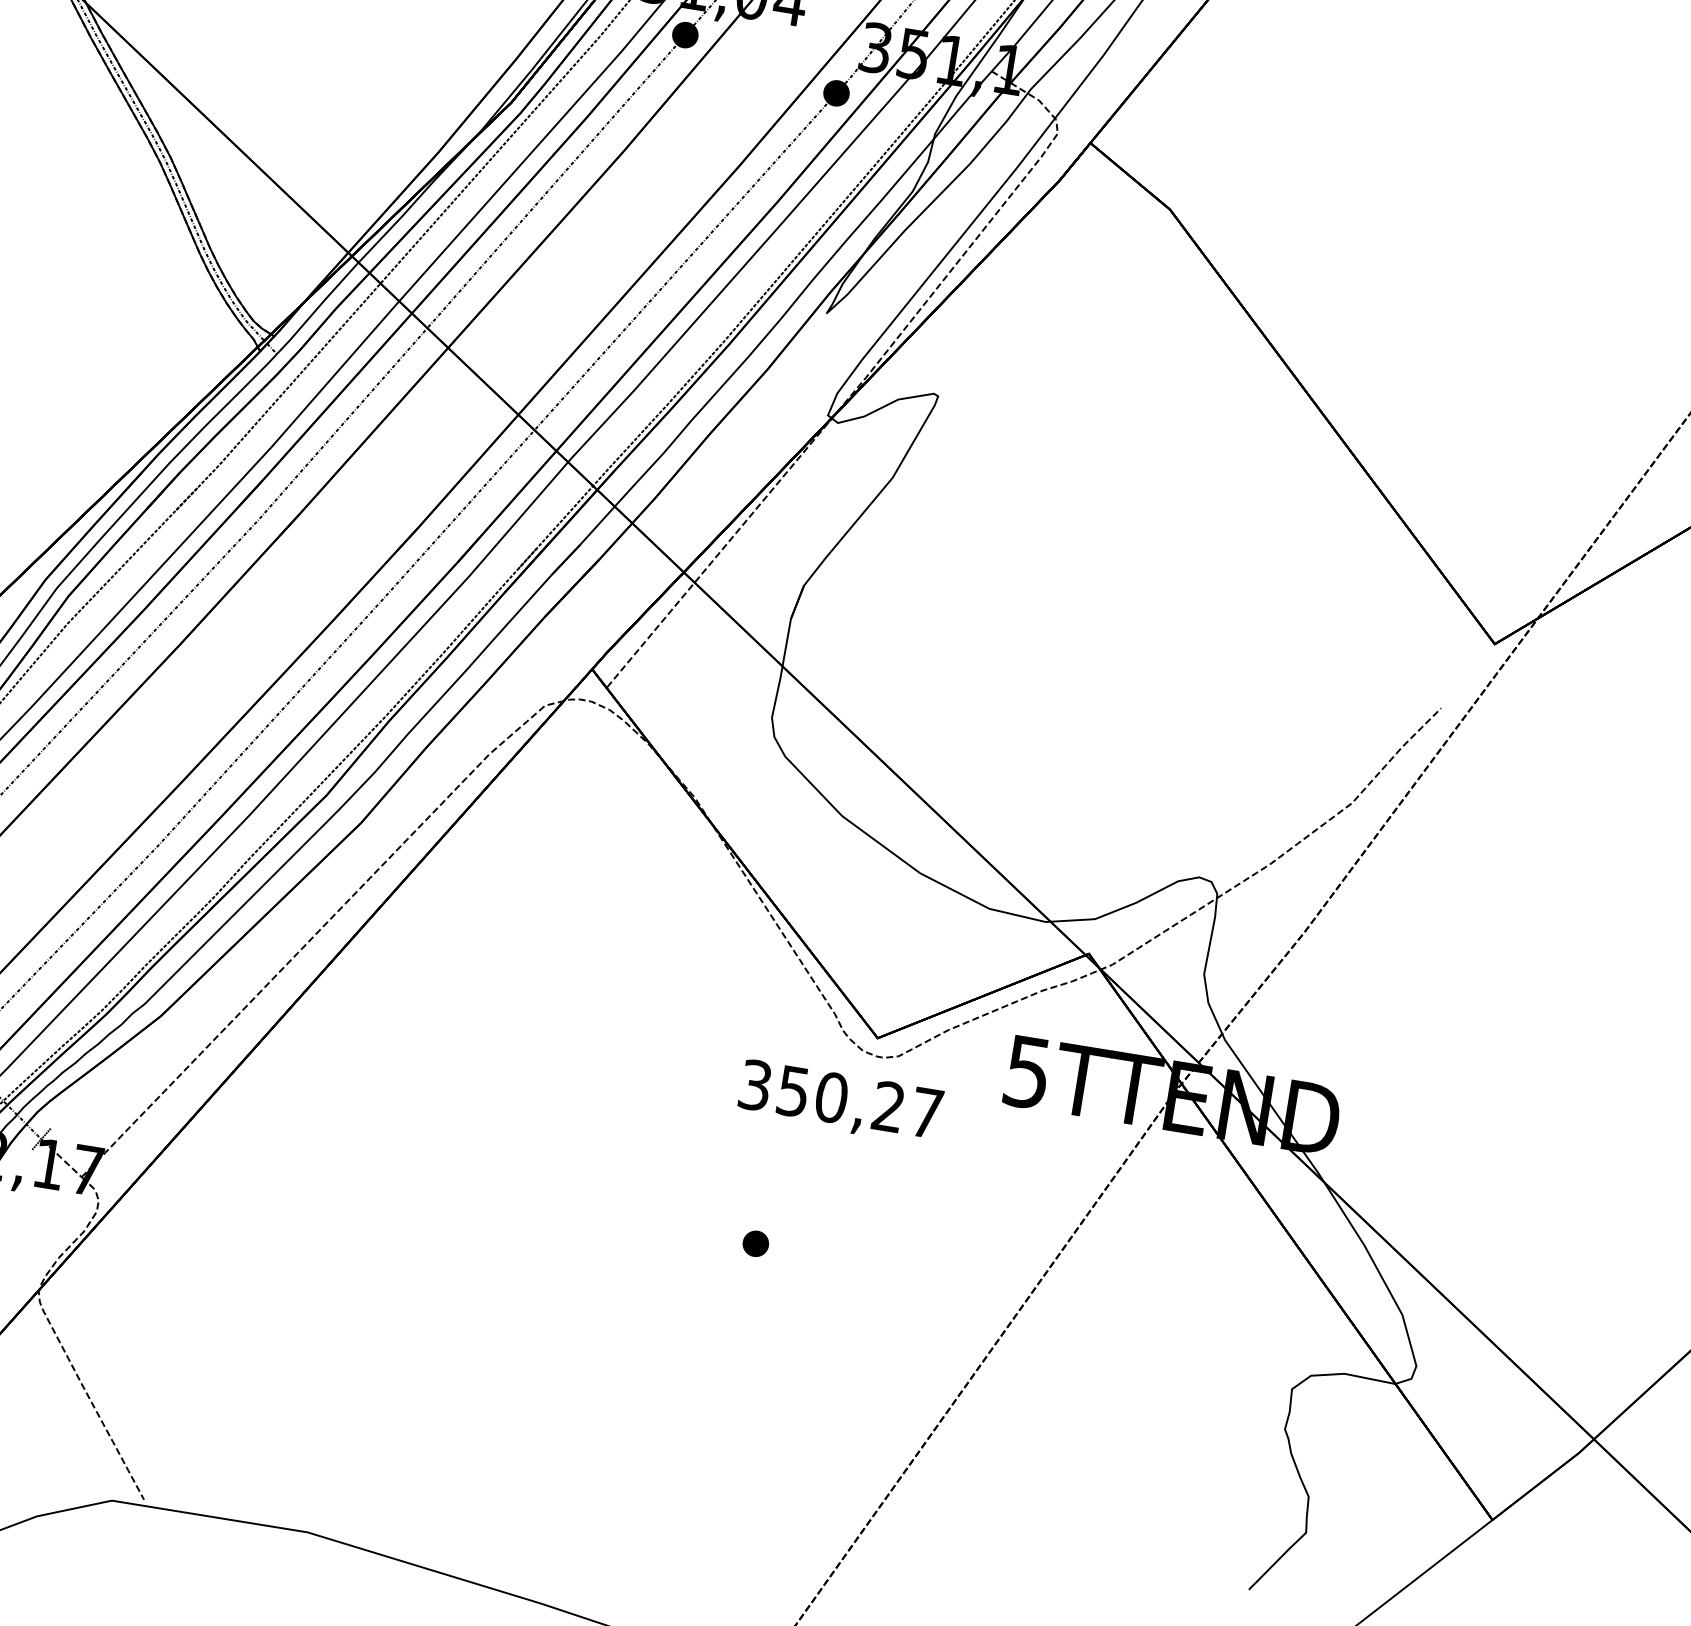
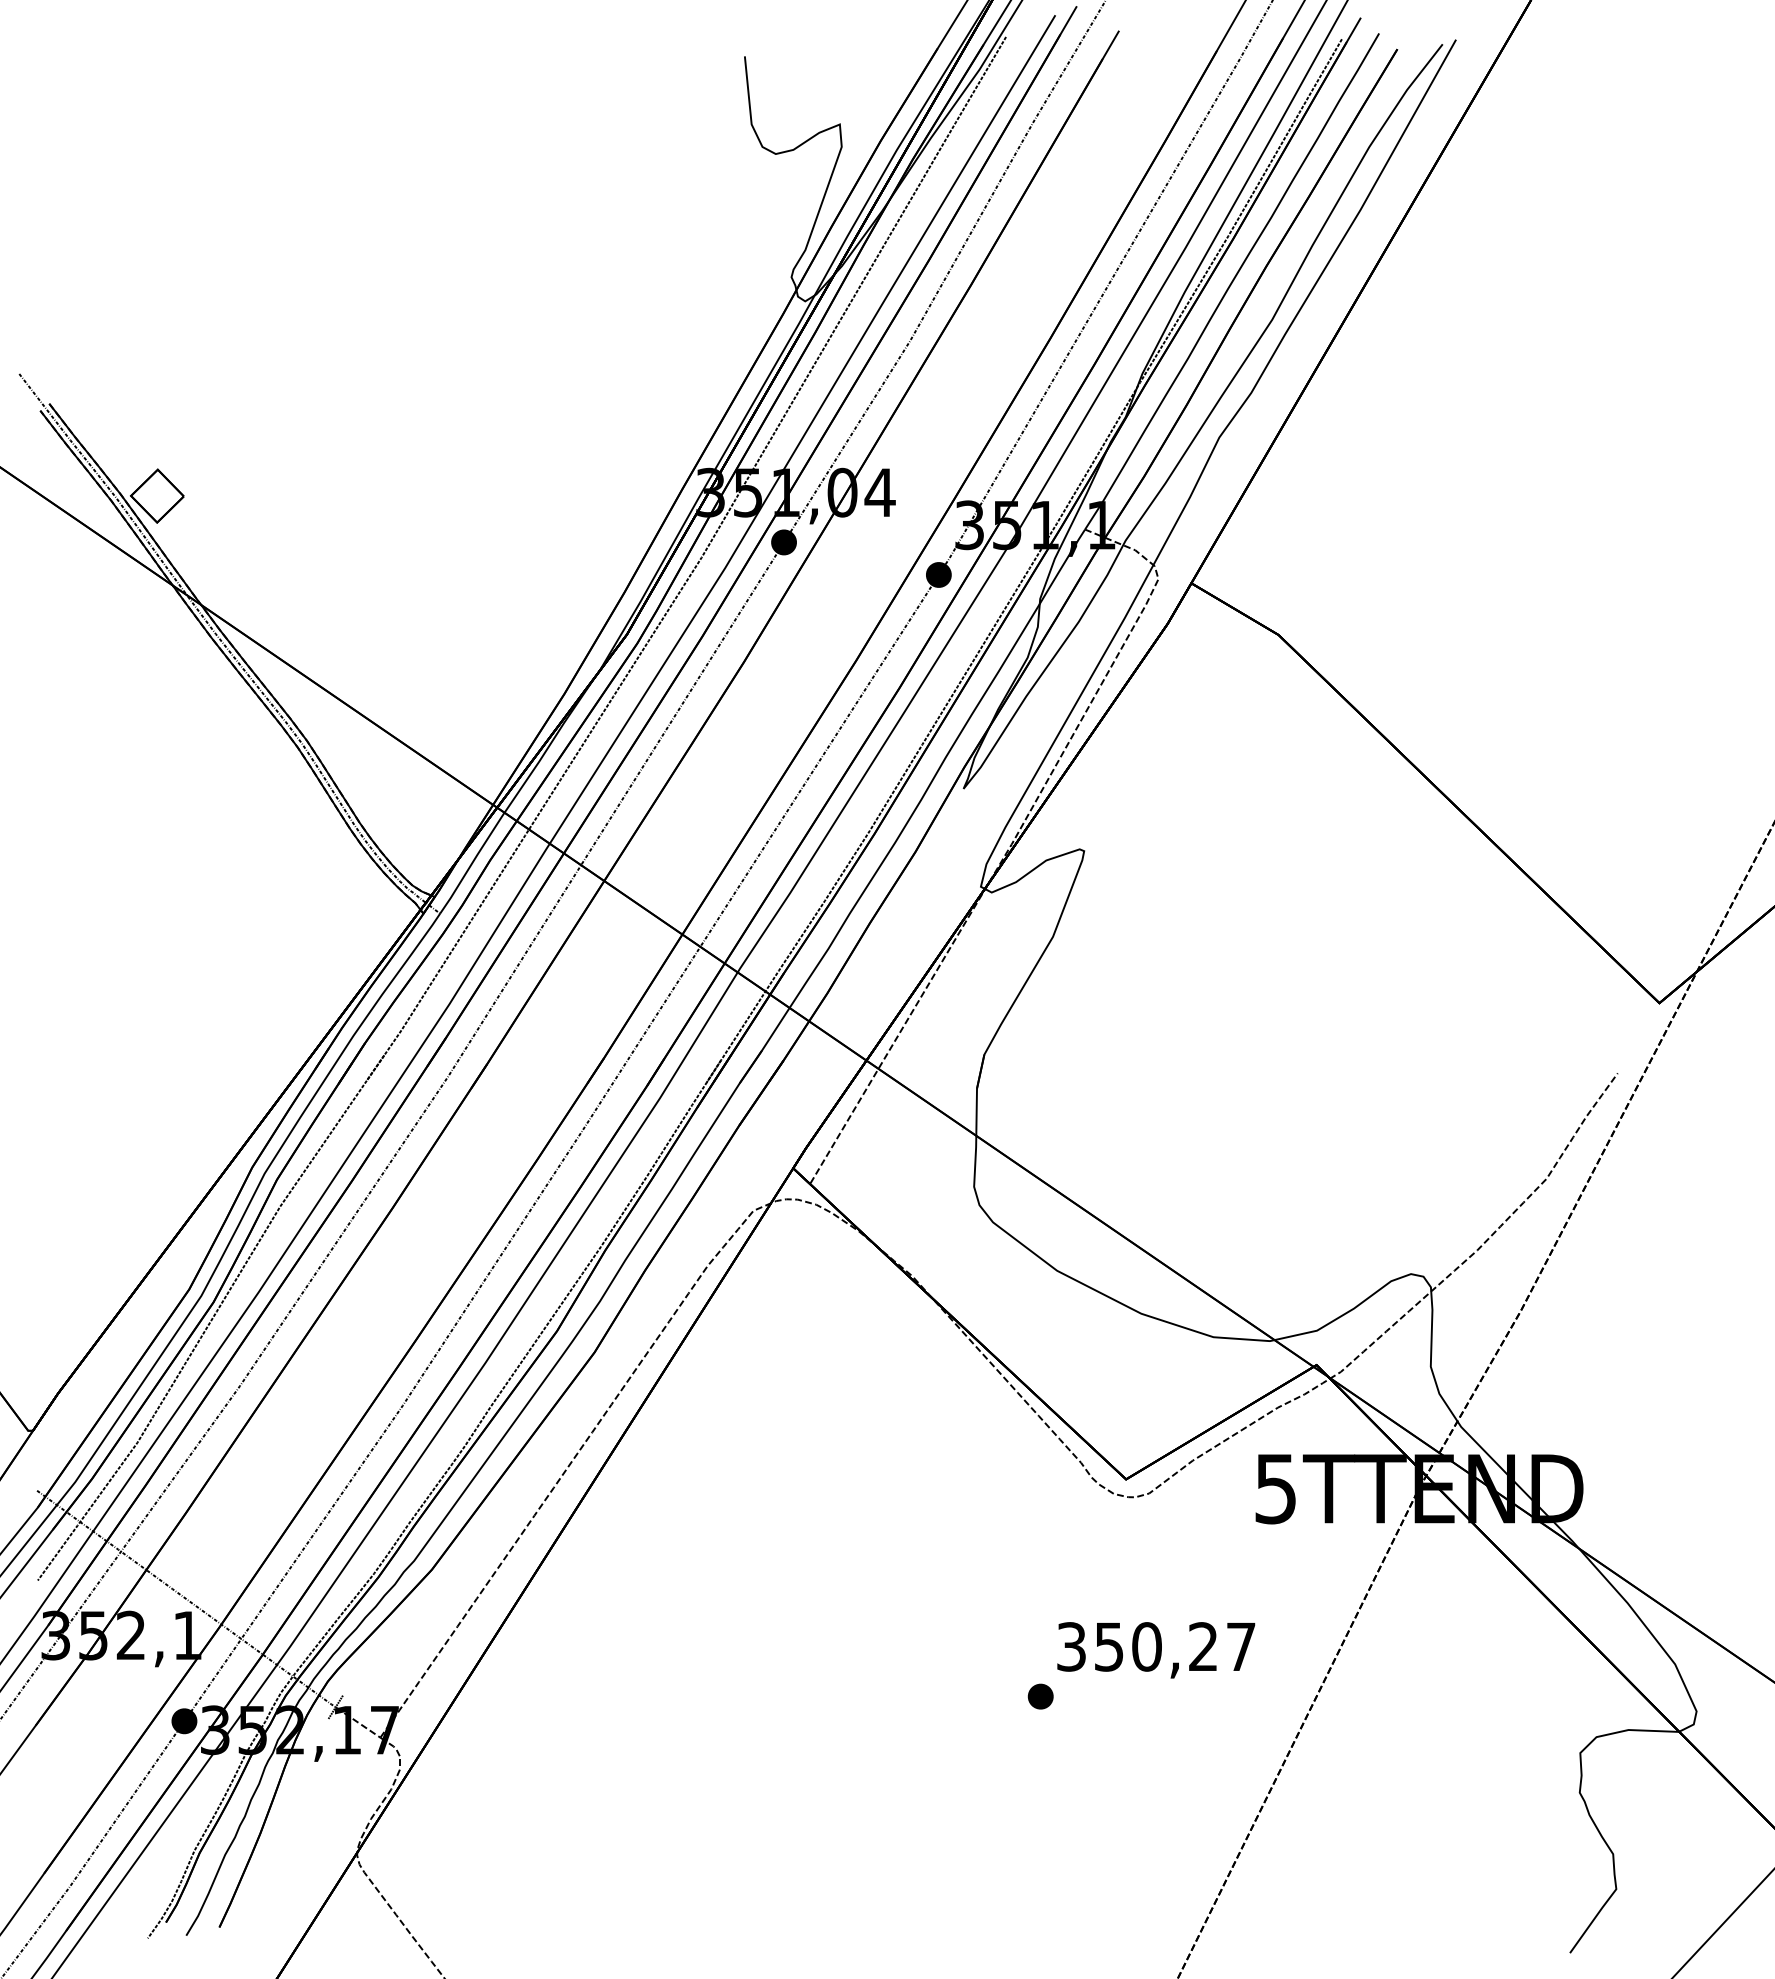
text: (840, 1102) -> (1156, 1650), moved

